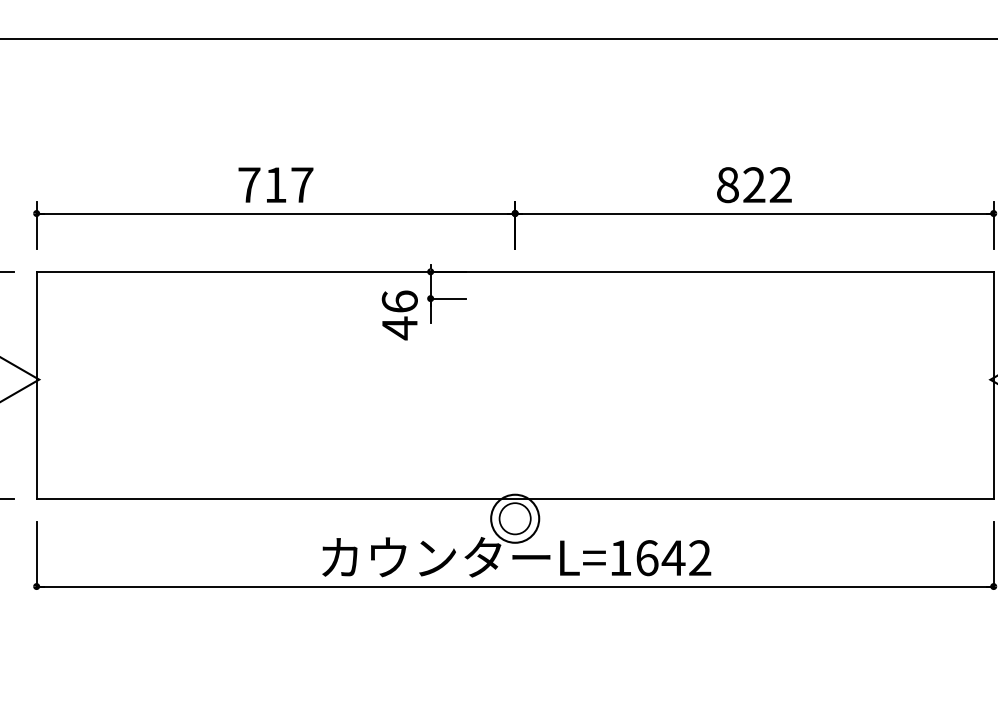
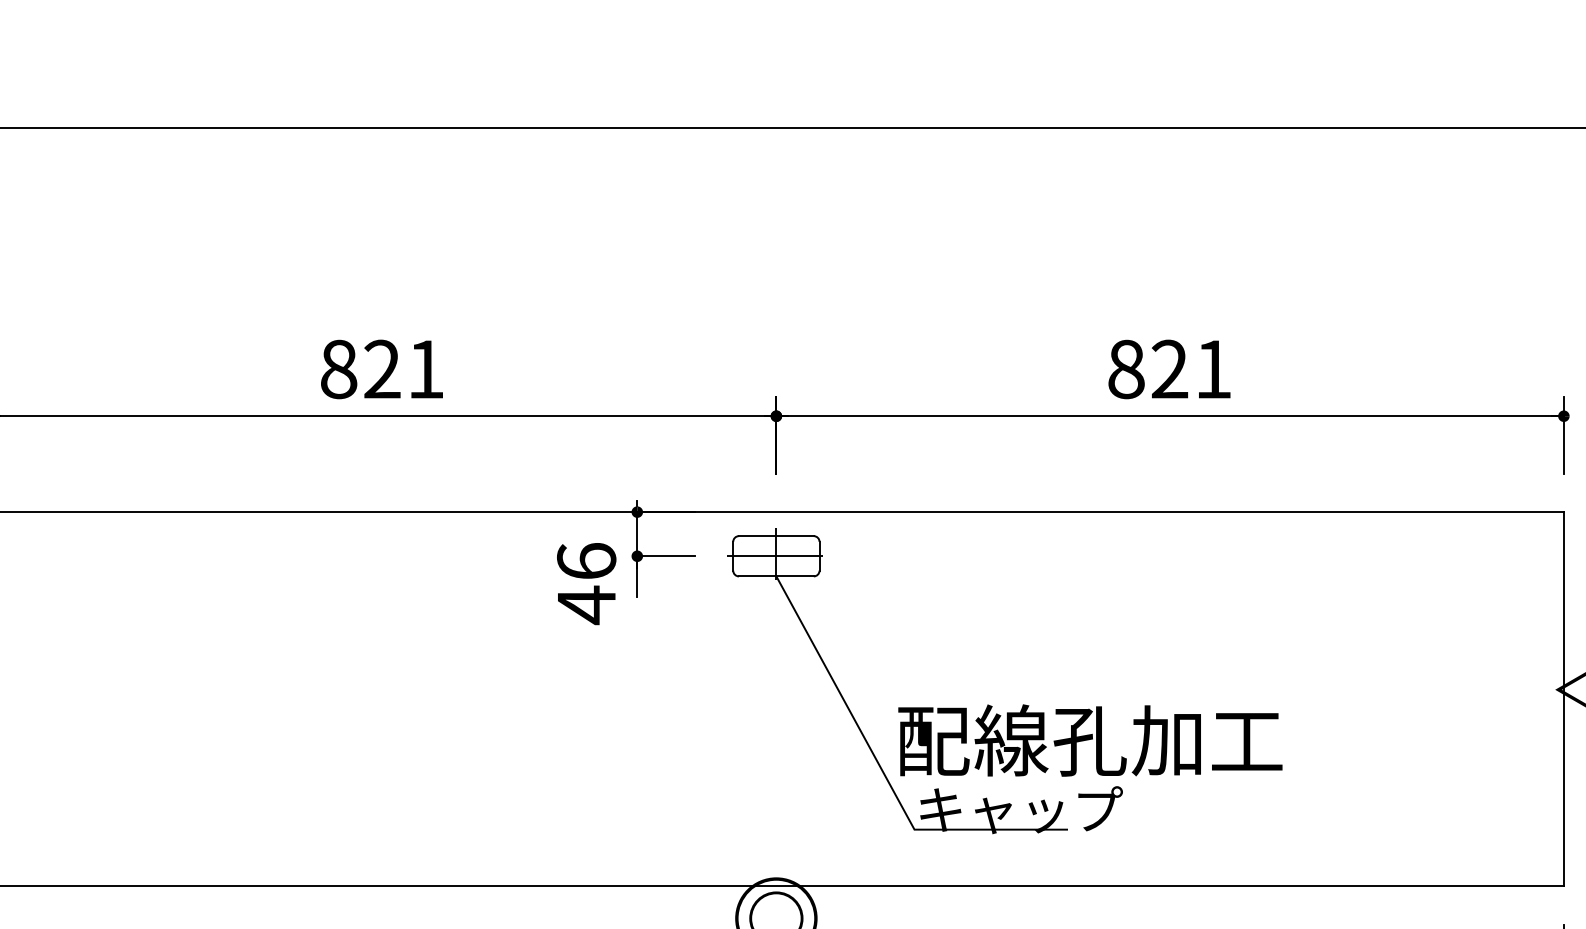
text: (780, 184) -> (1213, 368), 822 -> 821
text: (275, 185) -> (381, 370), 717 -> 821
part: (646, 389) -> (992, 705), added

